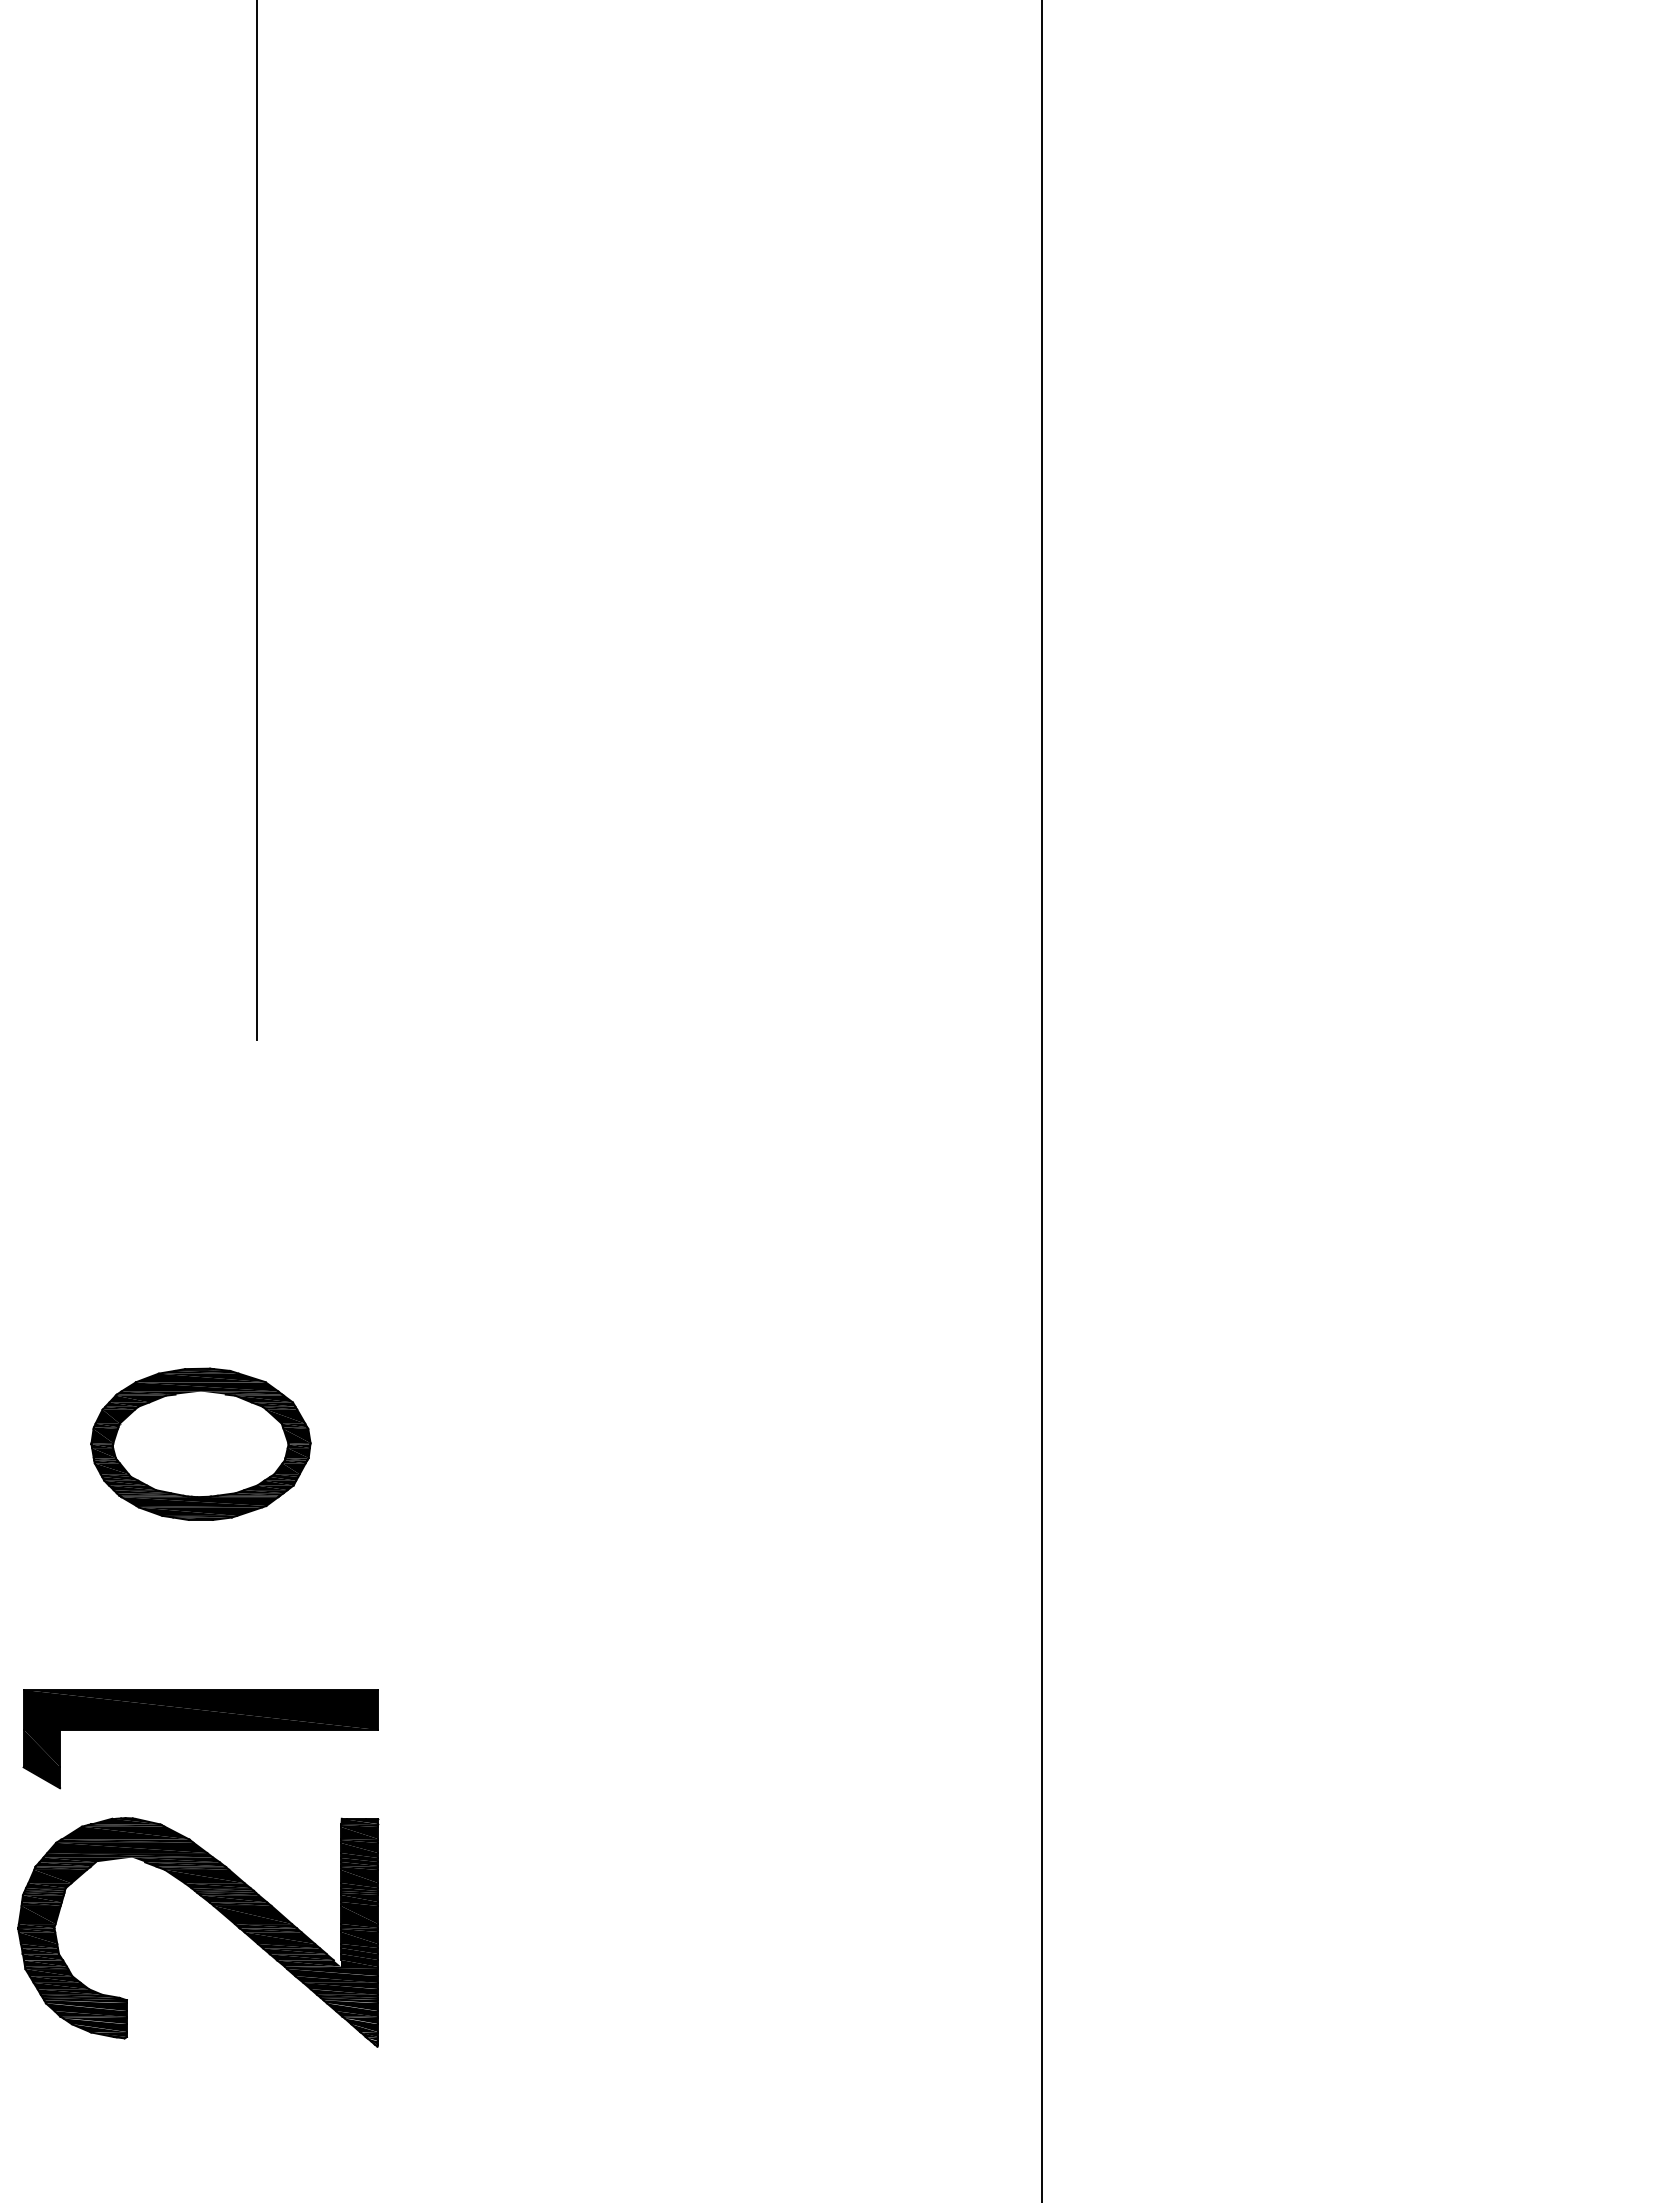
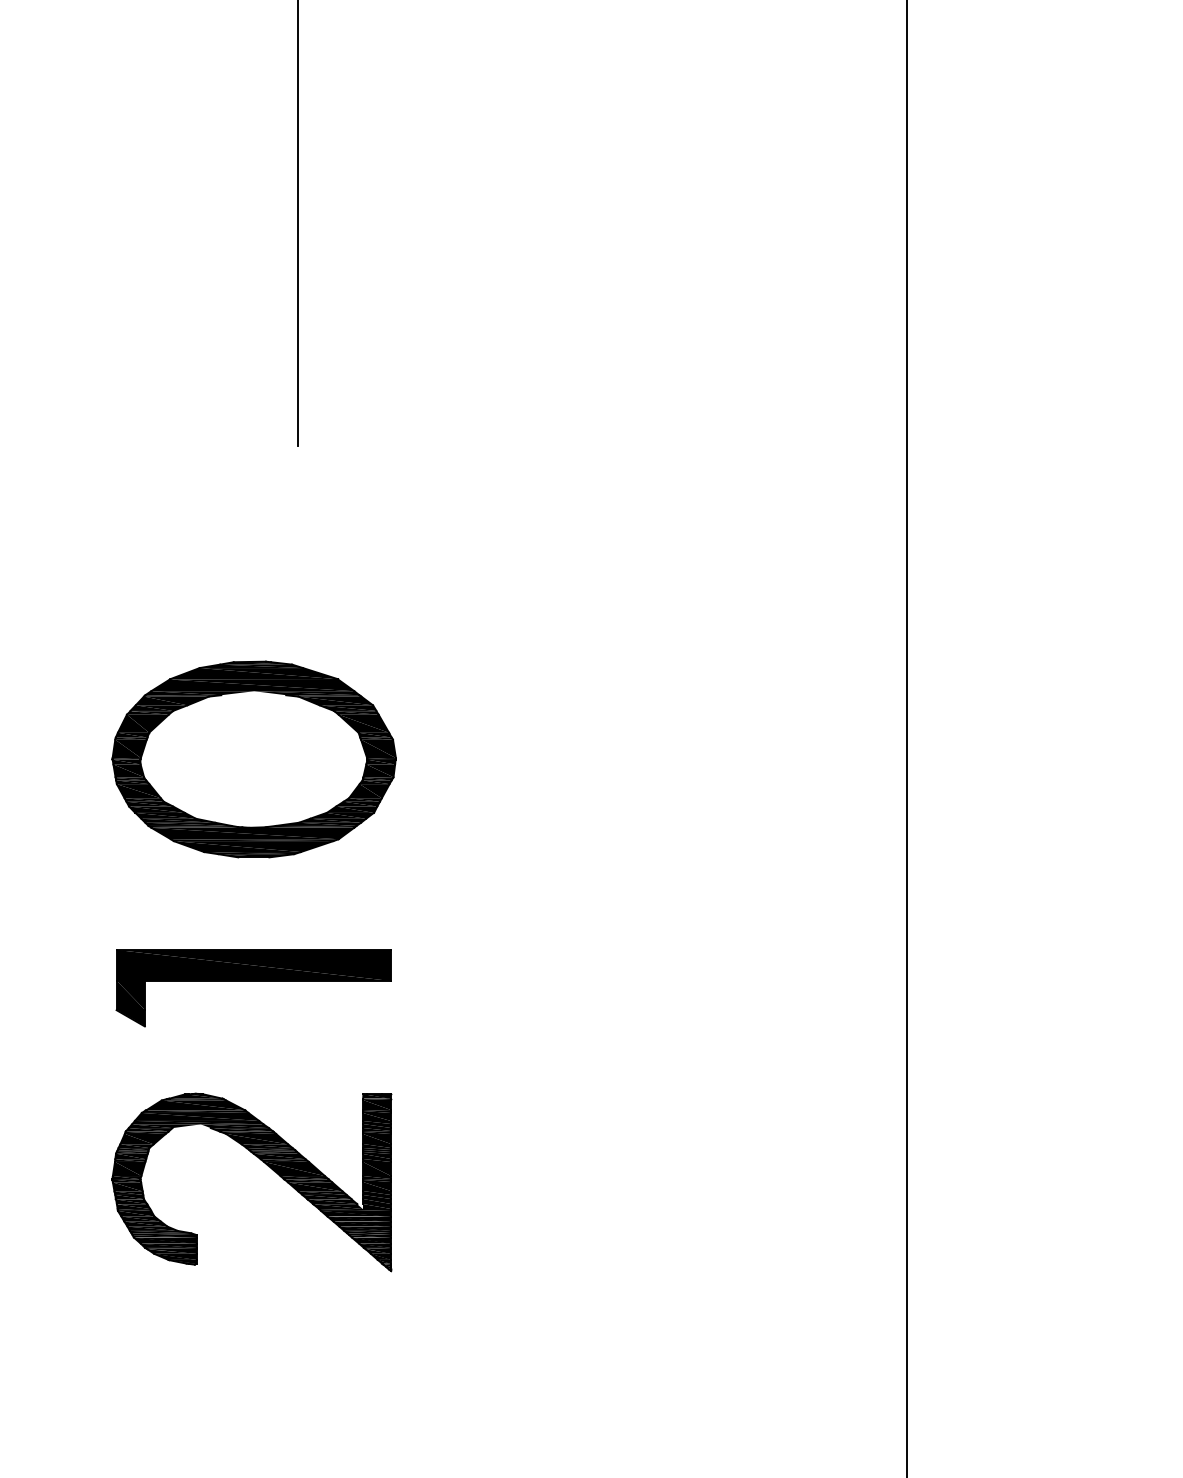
part: (200, 1444) -> (253, 759), size x1.67
part: (218, 1911) -> (267, 1166), moved

